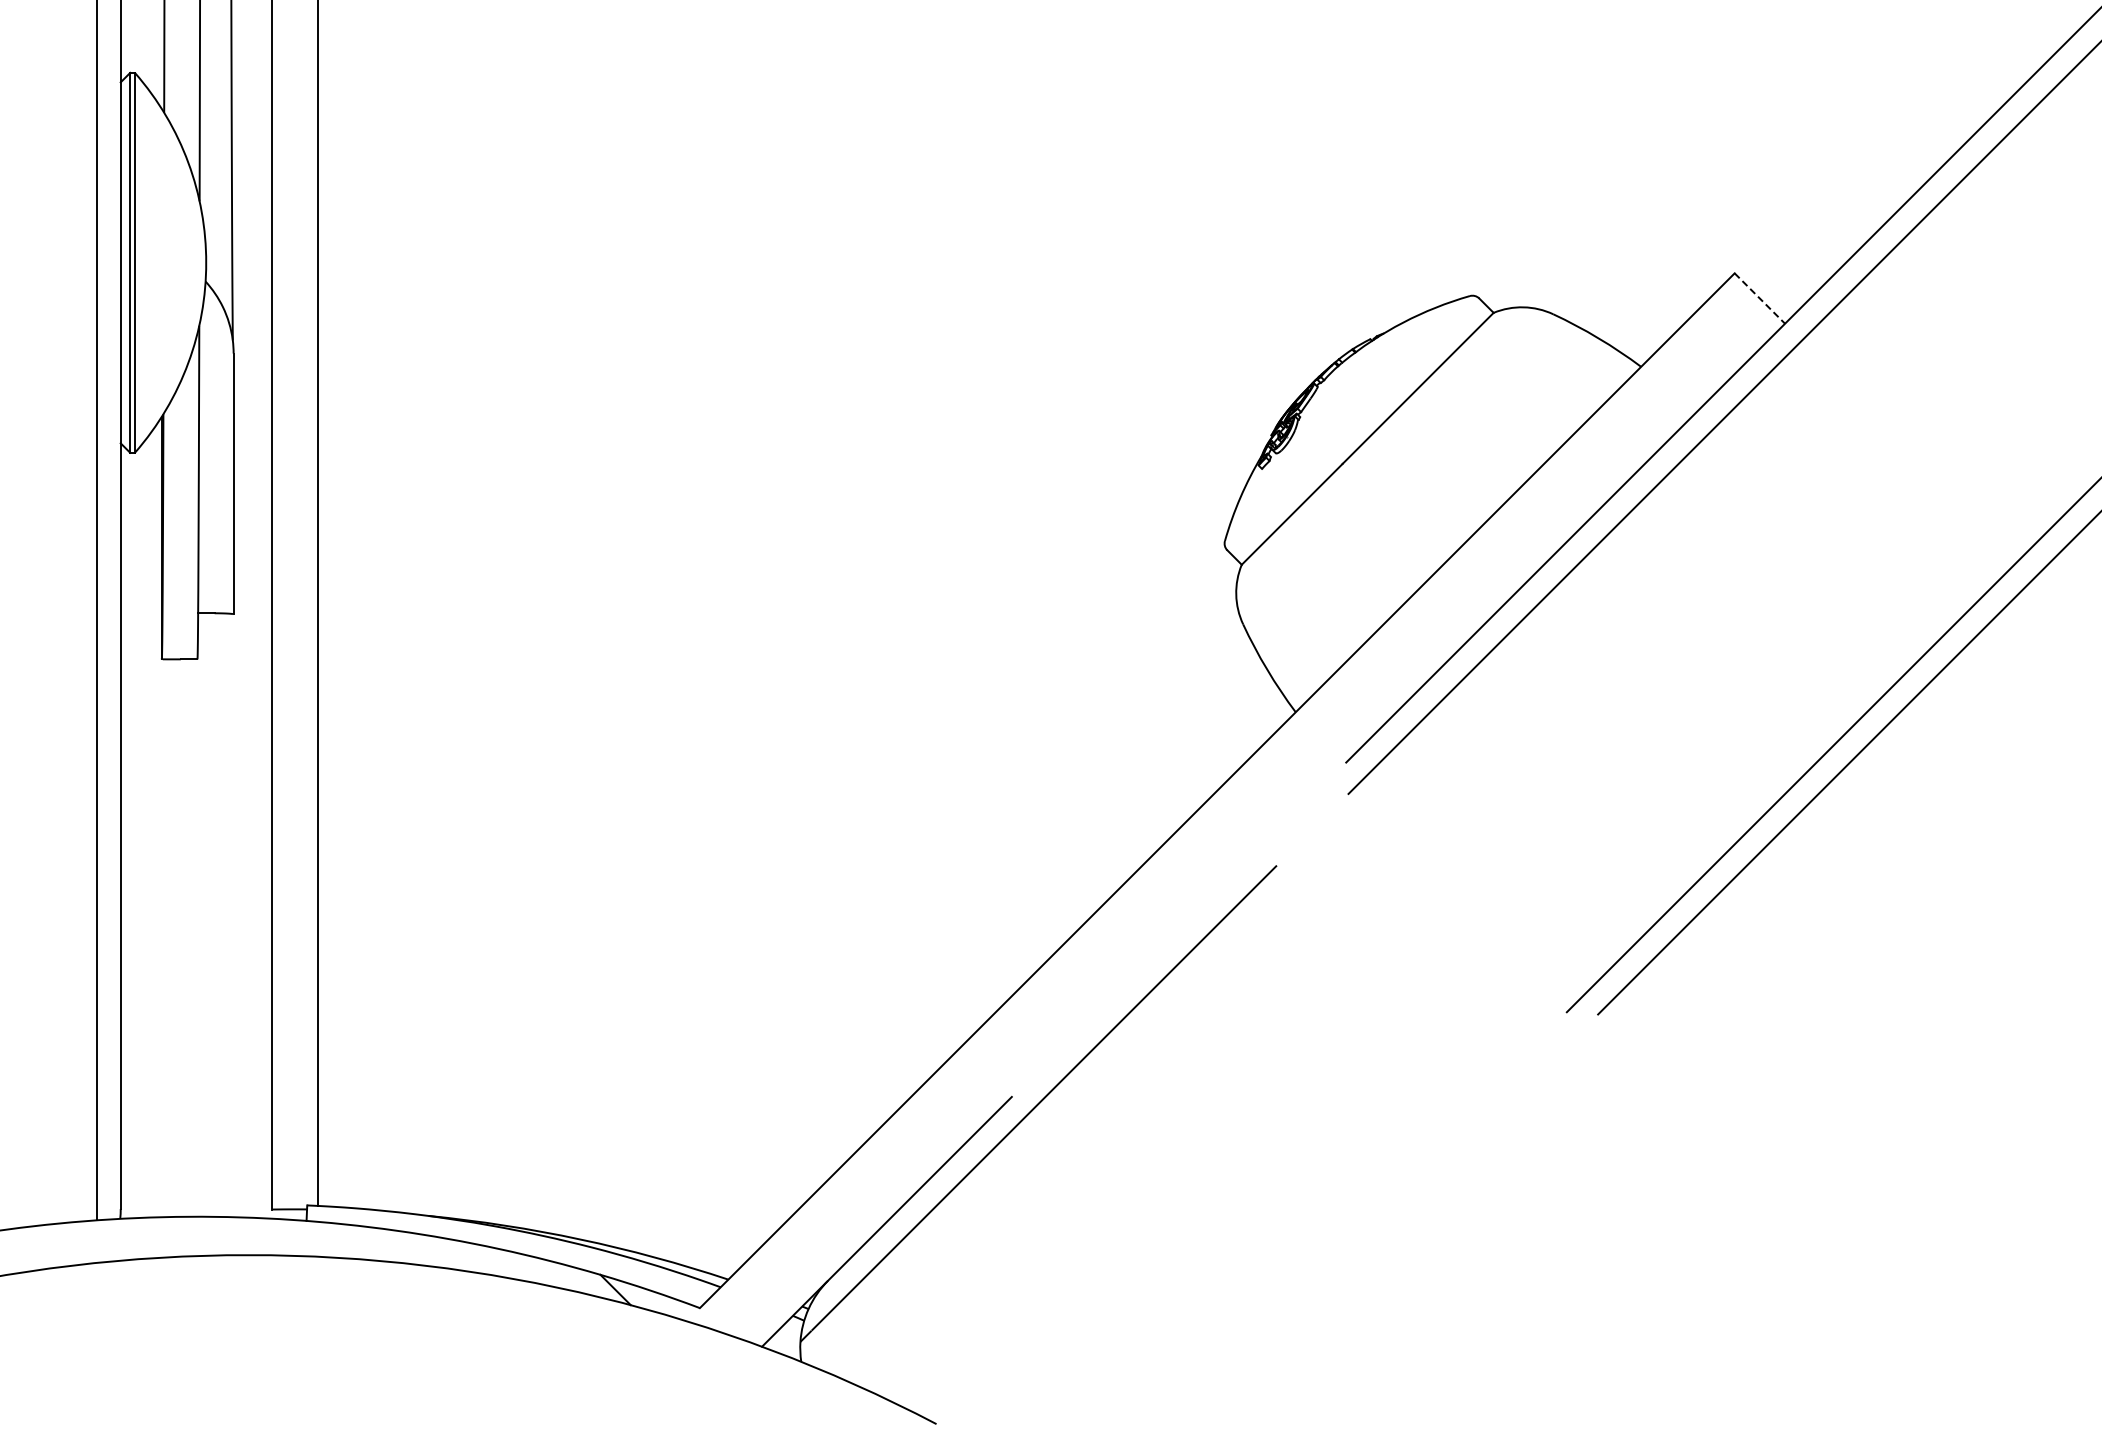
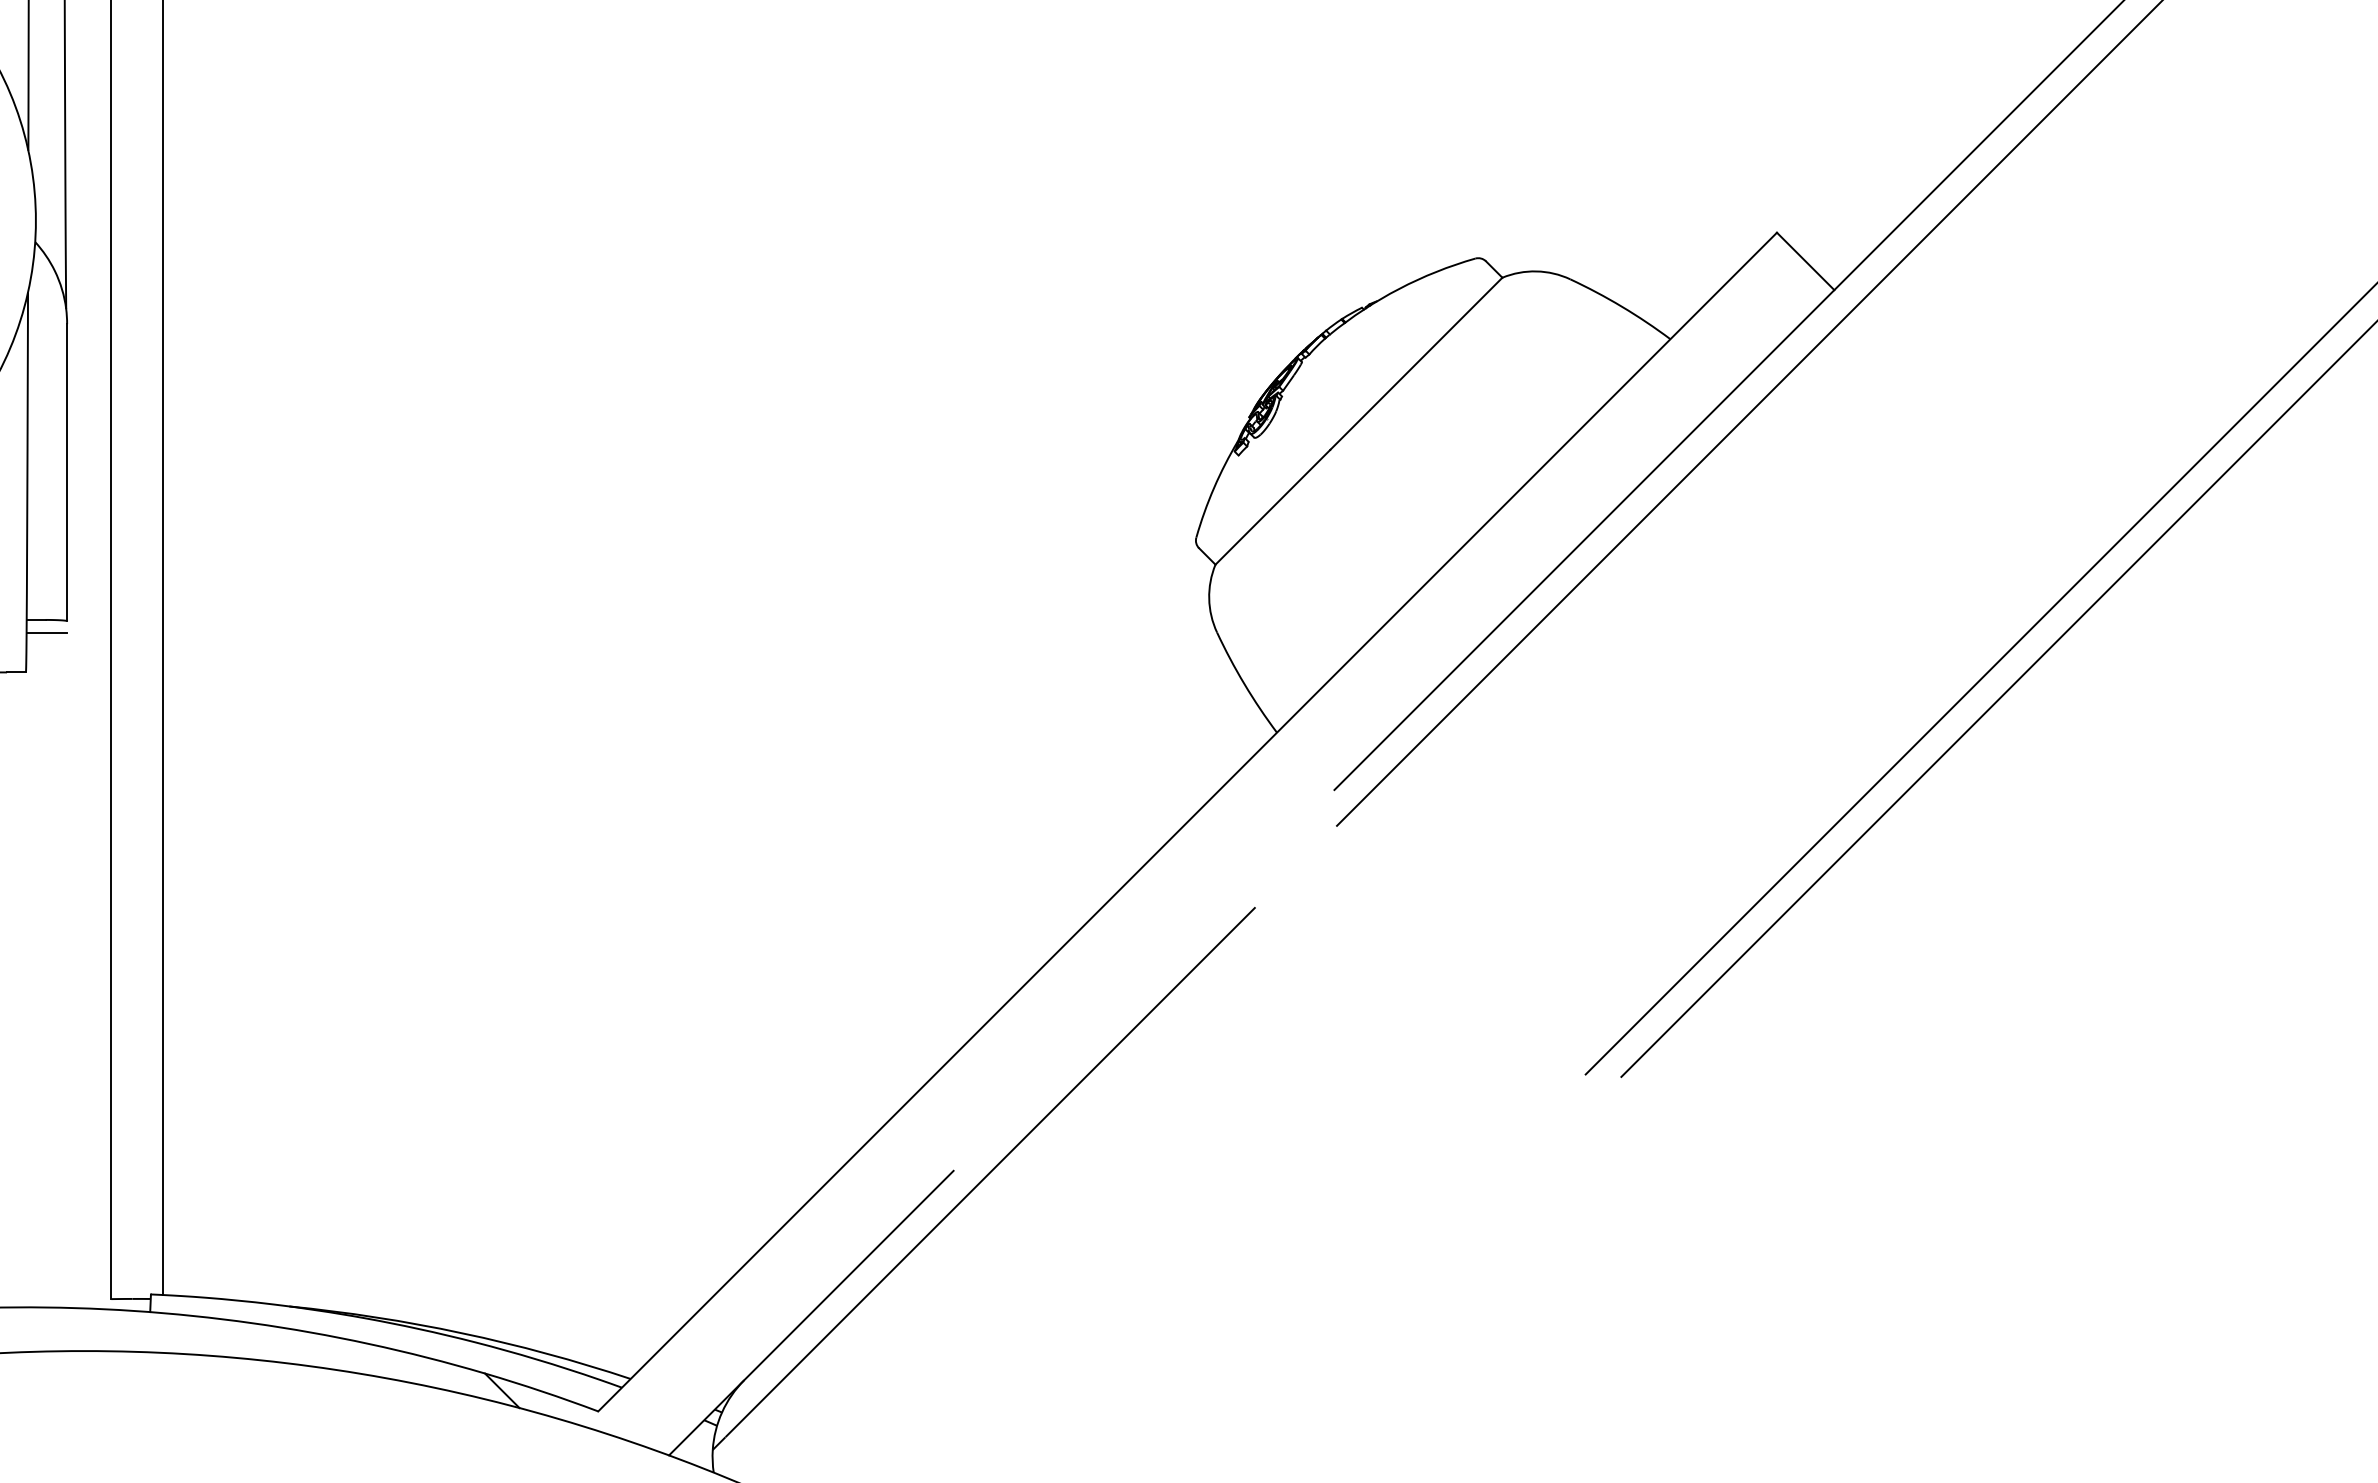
line: (1759, 298) -> (1805, 261), dashed -> solid
line: (215, 624) -> (46, 632), added

